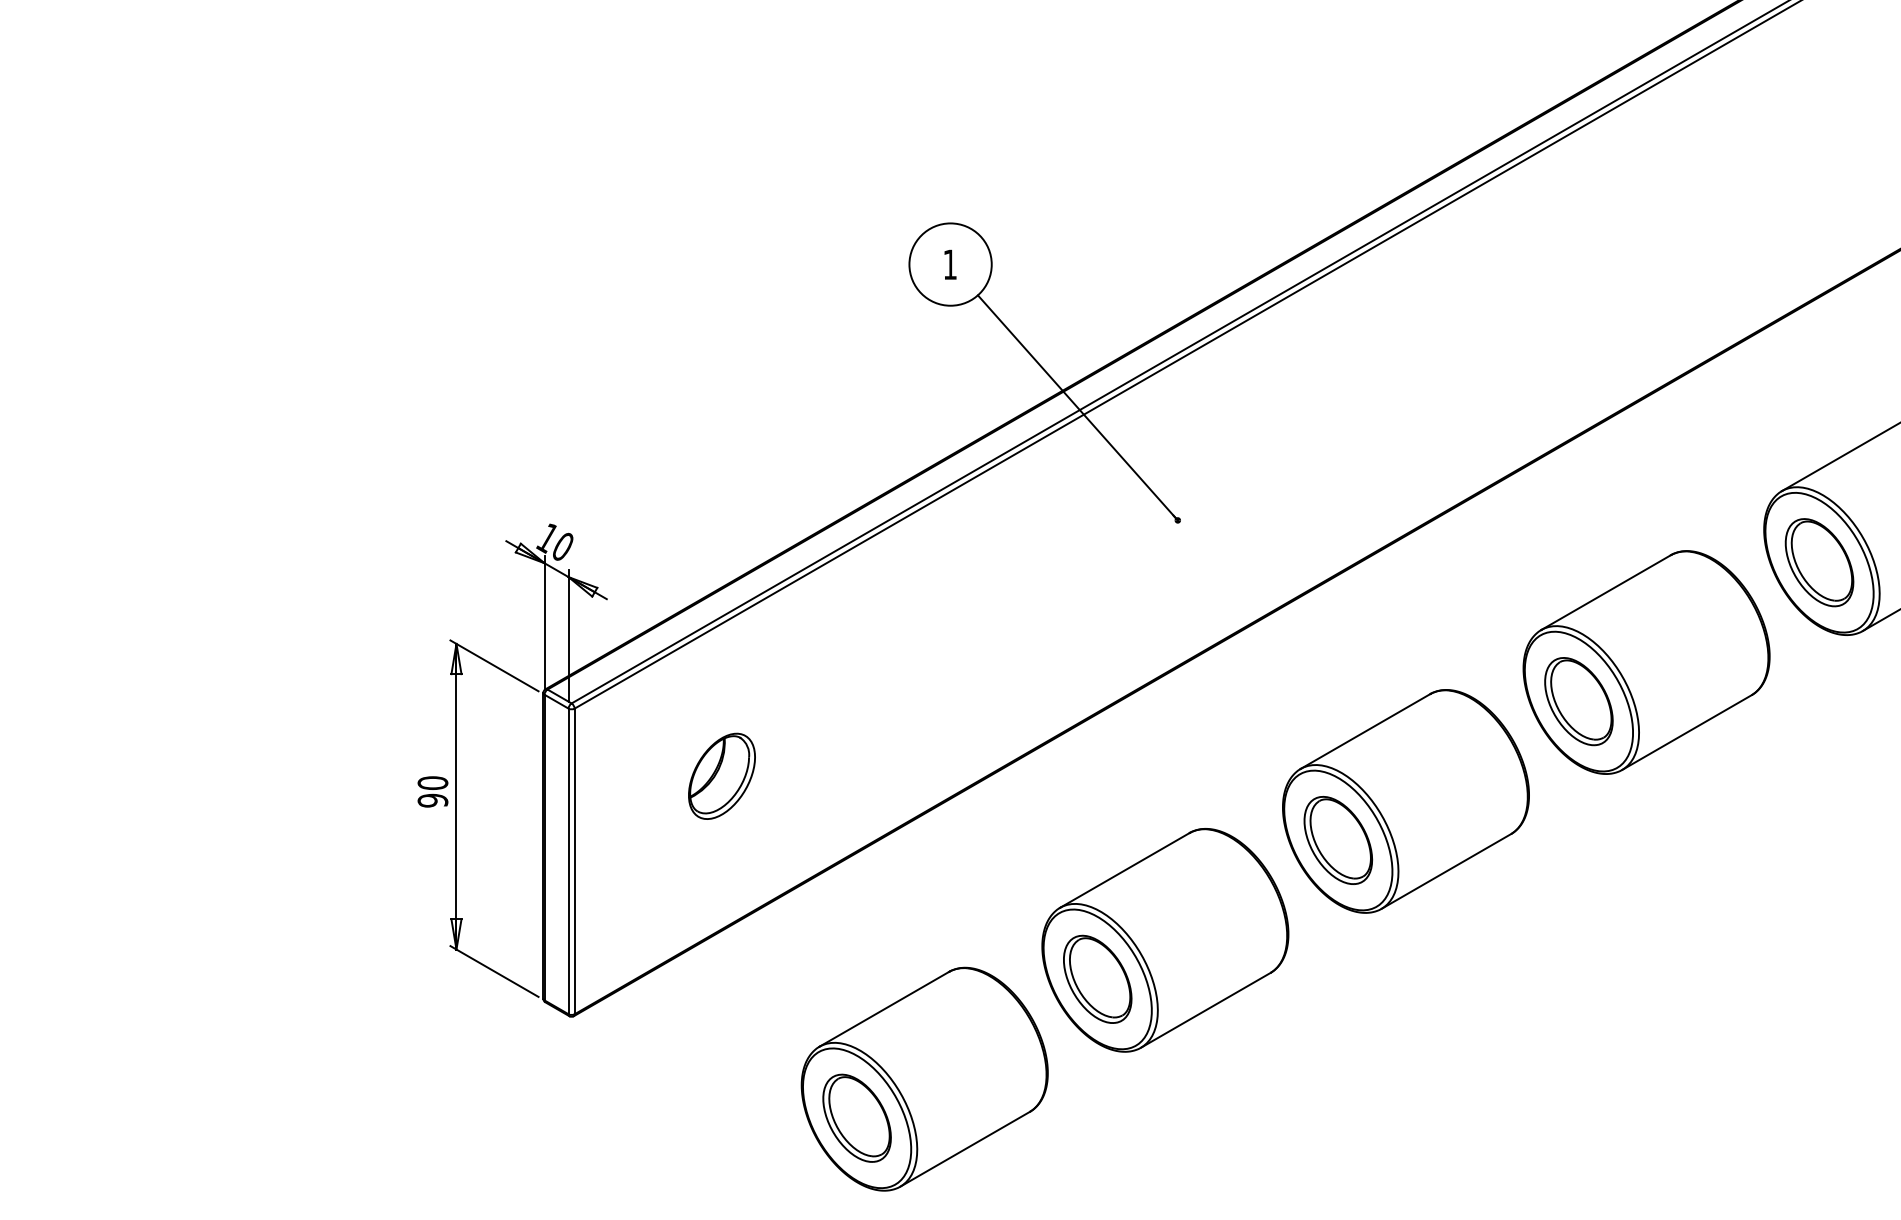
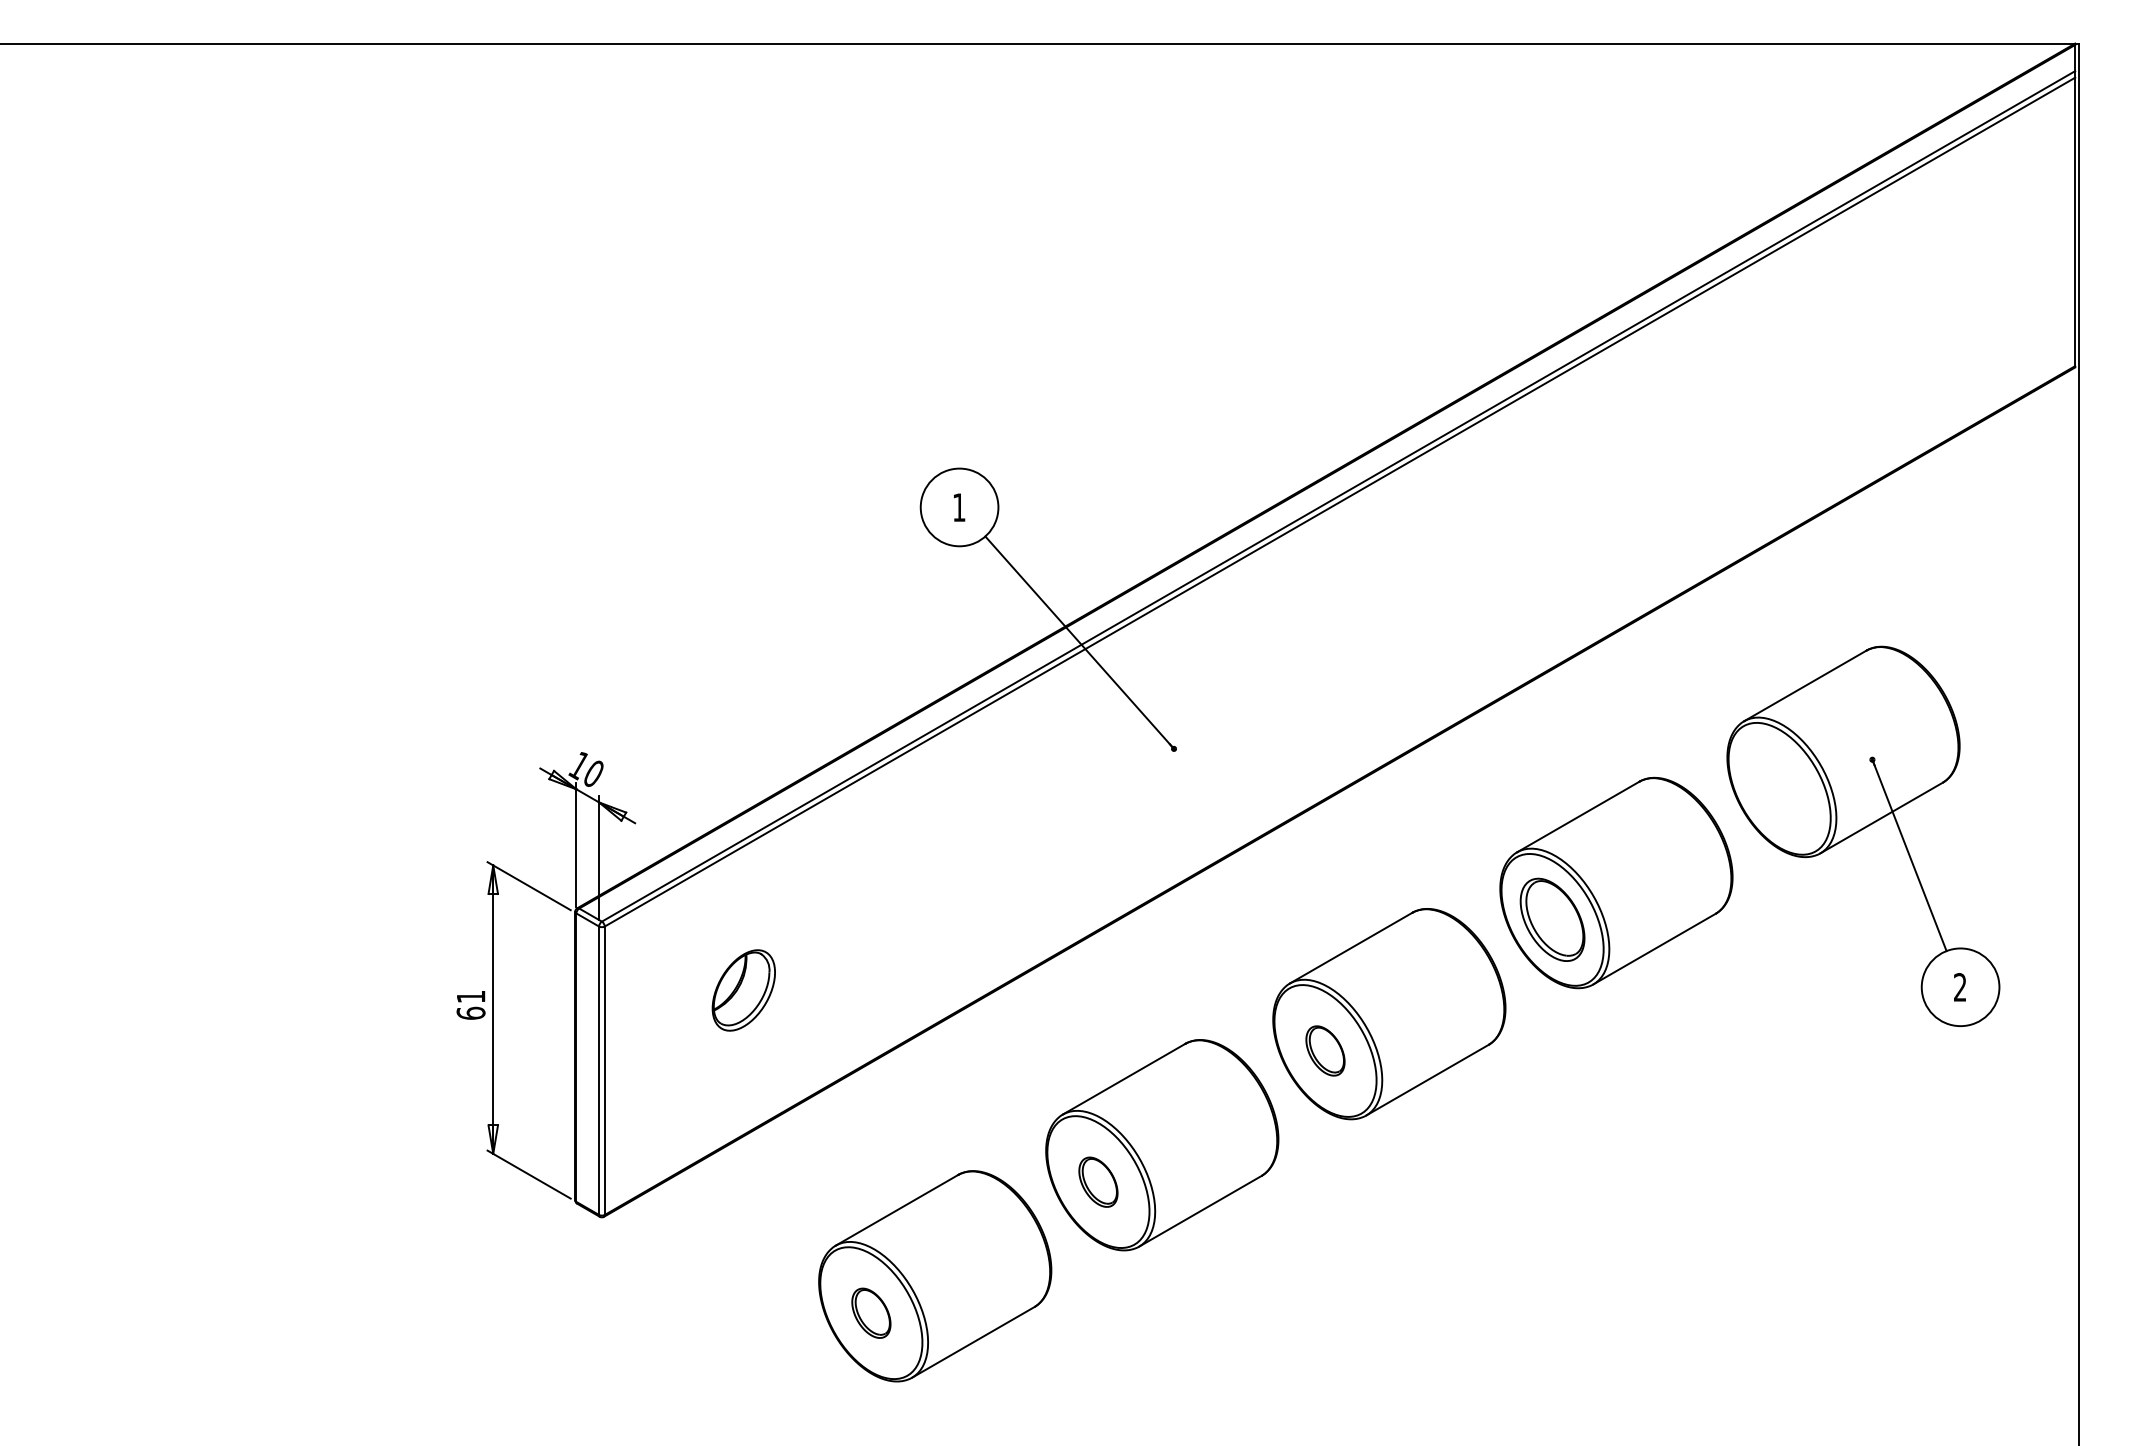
part: (1819, 562) -> (1779, 788), removed
text: (432, 791) -> (470, 1004), 90 -> 61
part: (1338, 839) -> (1325, 1050), size x0.6
part: (1097, 979) -> (1098, 1182), size x0.6
part: (857, 1118) -> (871, 1313), size x0.6

